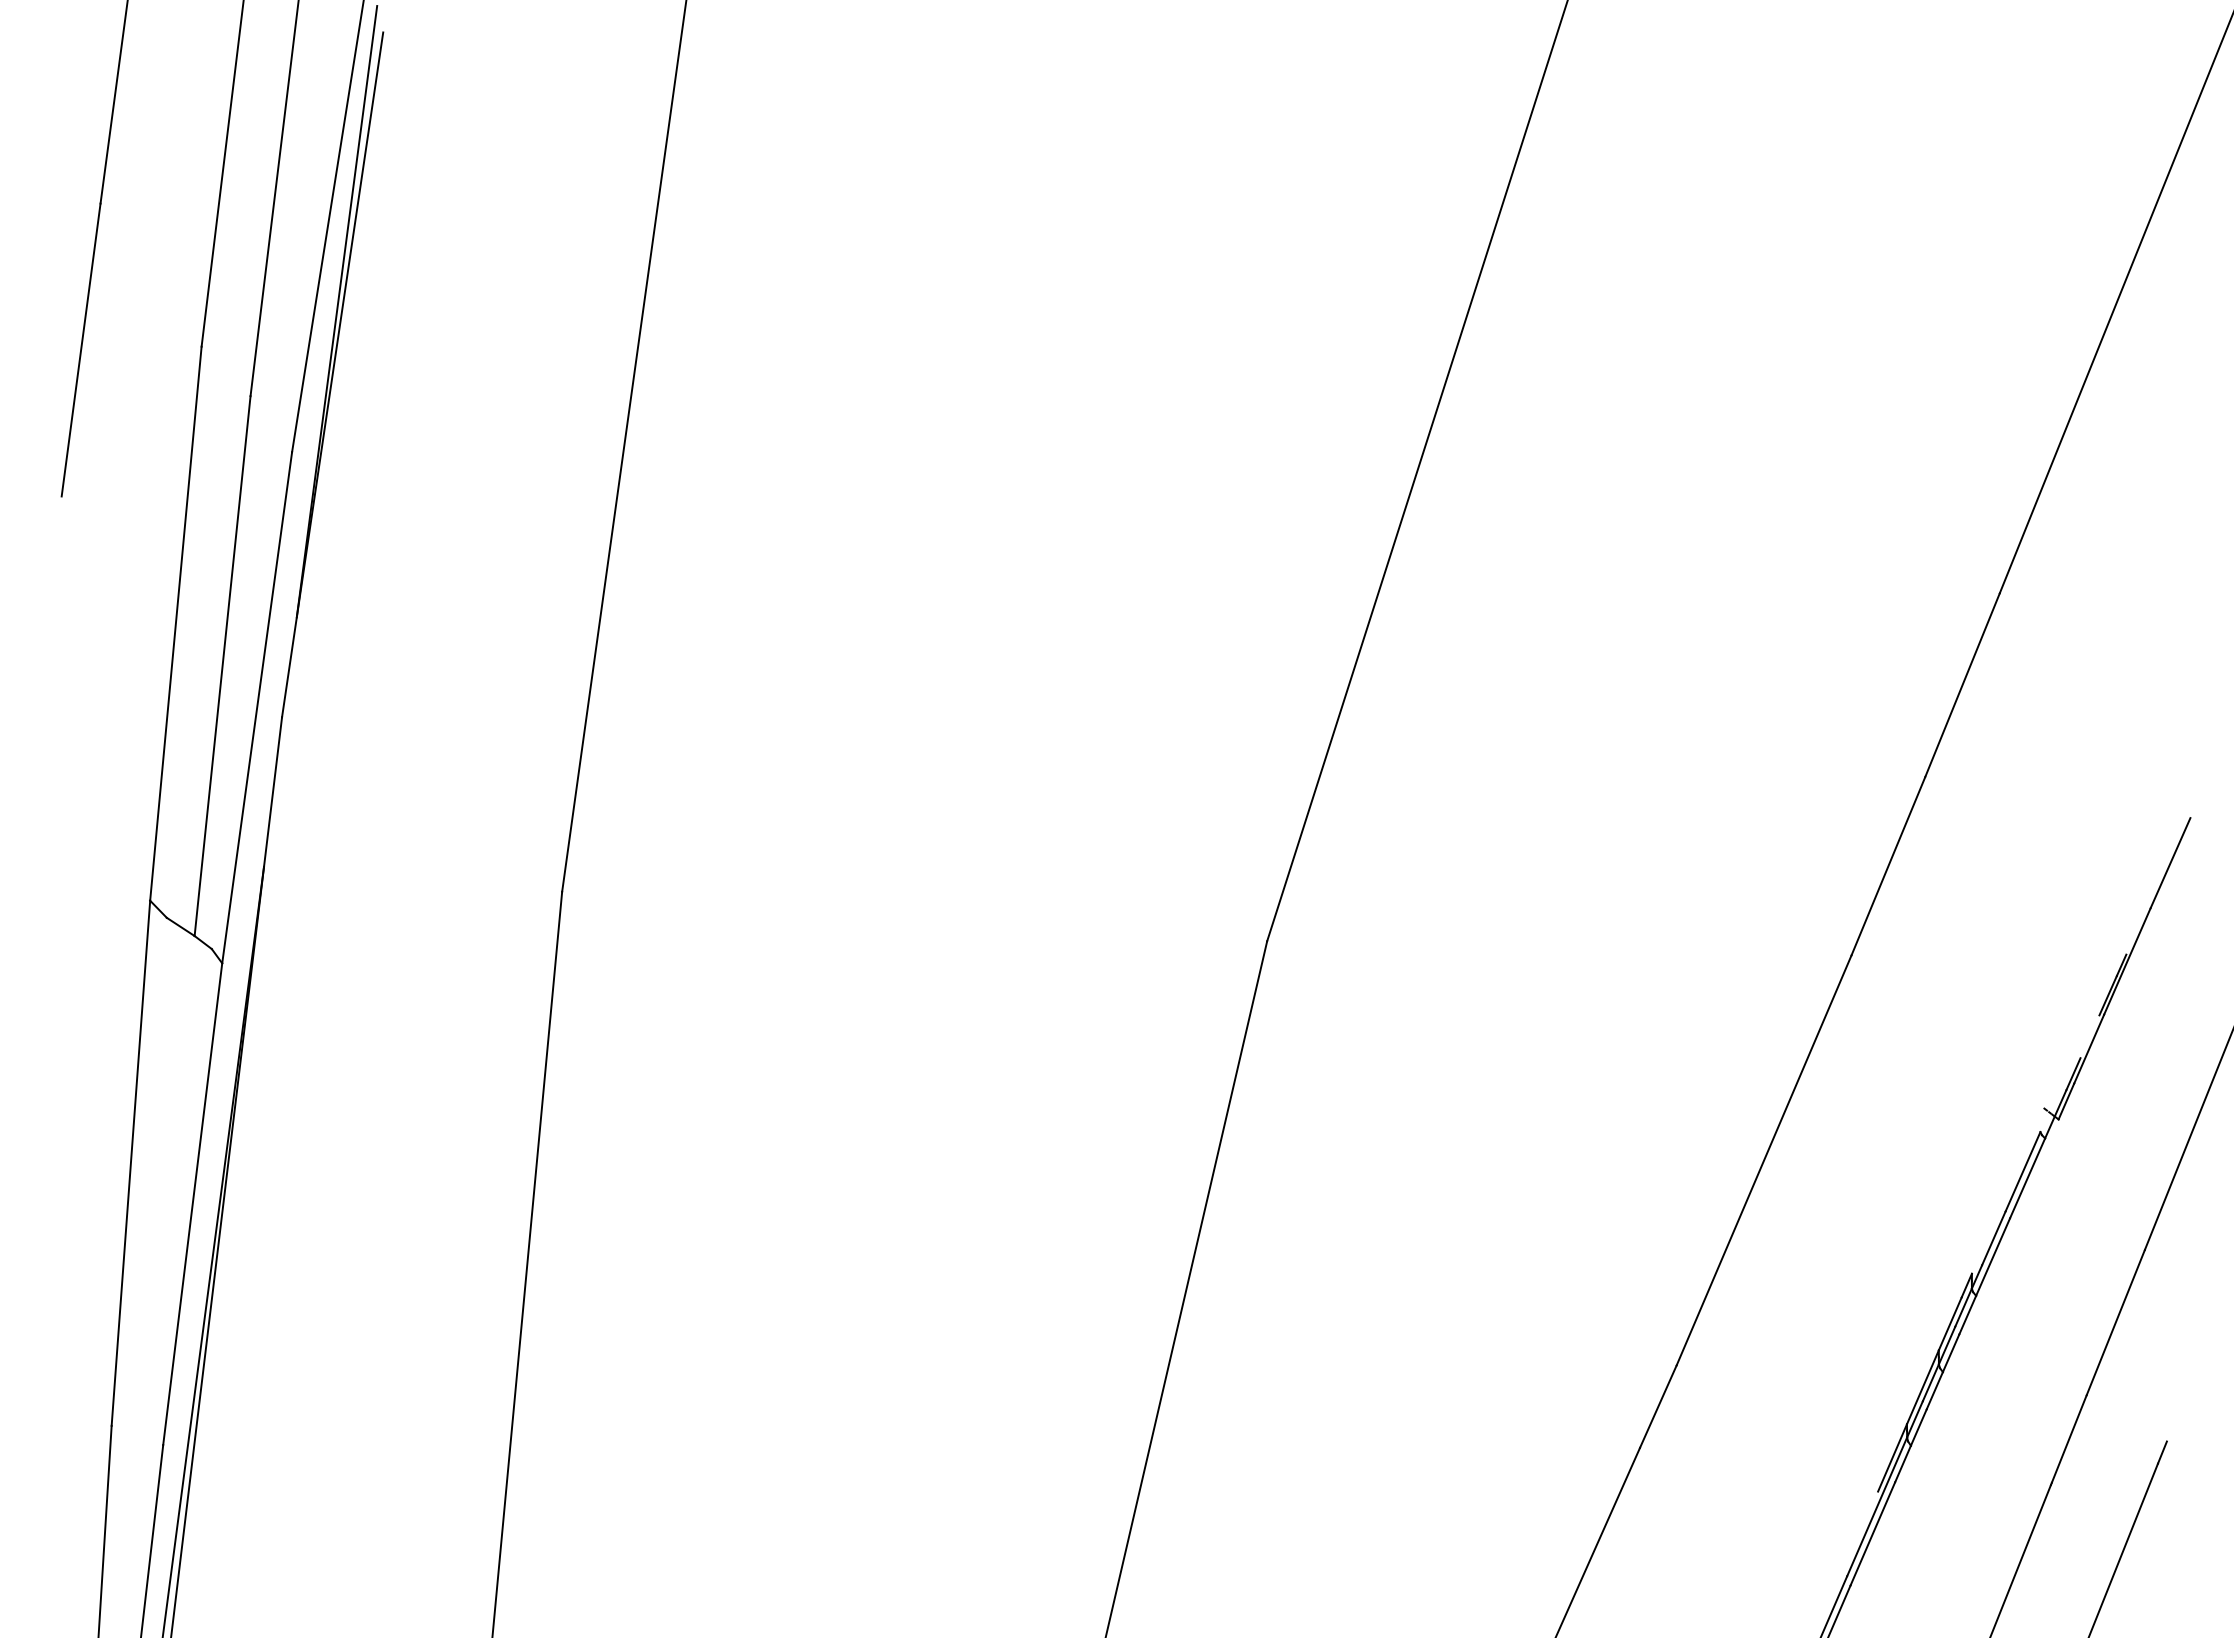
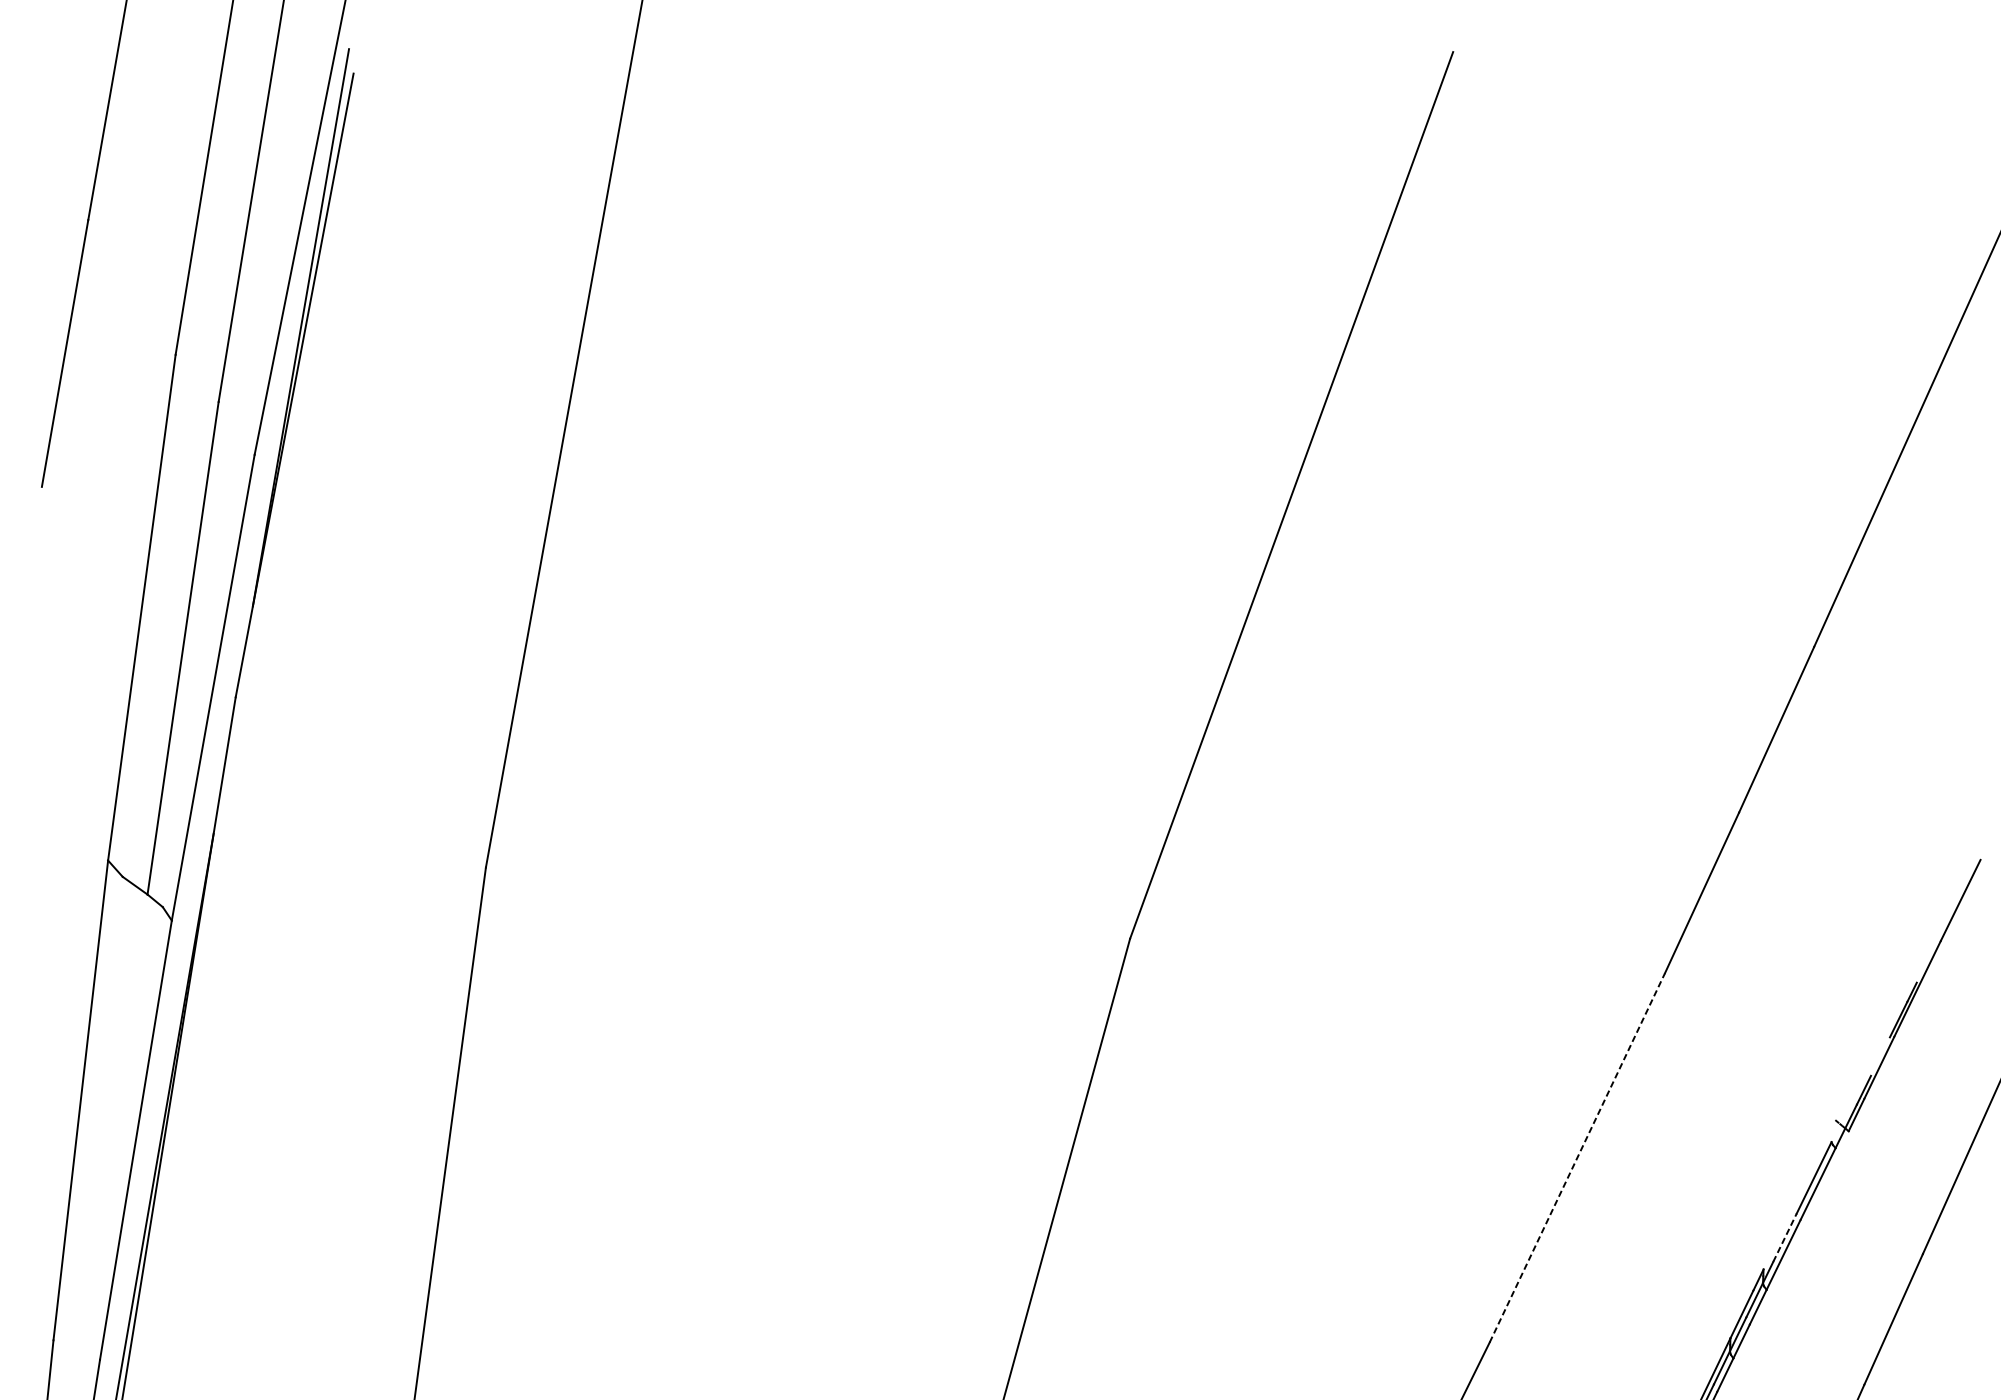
line: (1764, 1160) -> (1577, 1158), solid -> dashed
line: (1994, 1237) -> (1785, 1237), solid -> dashed

